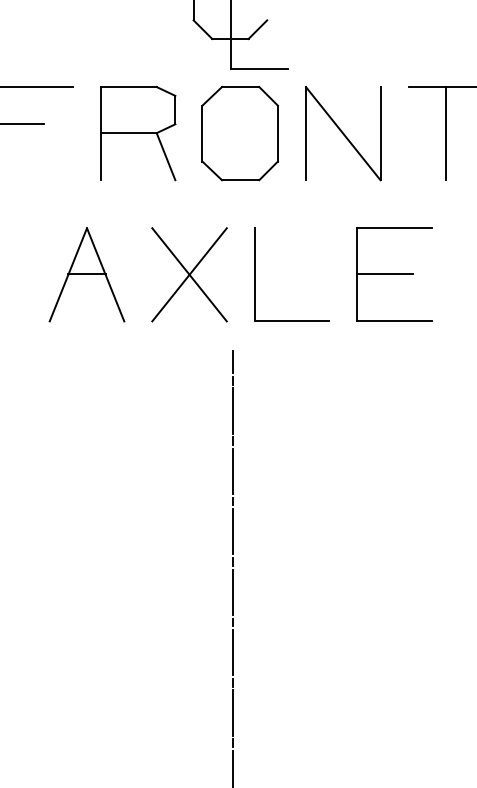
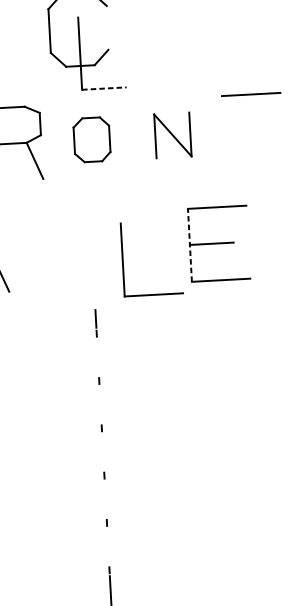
line: (259, 69) -> (104, 88), solid -> dashed
part: (239, 133) -> (91, 139), size x0.6
part: (343, 133) -> (173, 135), size x0.6
line: (445, 133) -> (252, 130), removed
part: (189, 274) -> (58, 252), removed
part: (255, 274) -> (123, 259), moved
line: (357, 274) -> (189, 245), solid -> dashed
line: (232, 410) -> (97, 356), removed
line: (232, 471) -> (100, 404), removed
line: (232, 531) -> (102, 451), removed
line: (232, 591) -> (105, 498), removed
line: (232, 652) -> (108, 546), removed

